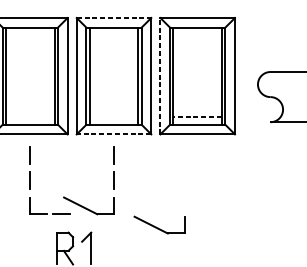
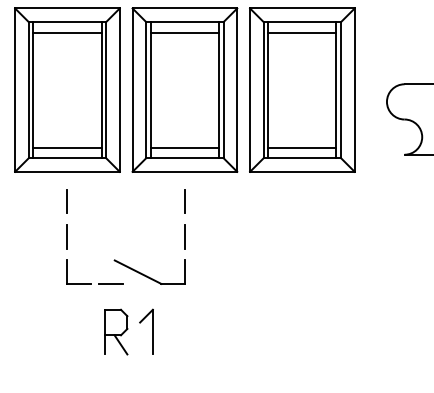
line: (114, 18) -> (185, 8), dashed -> solid
line: (30, 35) -> (67, 32), added
line: (113, 35) -> (184, 32), added
line: (197, 35) -> (302, 32), added
line: (160, 76) -> (250, 90), dashed -> solid
line: (30, 117) -> (67, 147), added
line: (113, 117) -> (184, 147), added
line: (197, 117) -> (301, 147), dashed -> solid
line: (113, 134) -> (184, 171), dashed -> solid
part: (159, 224) -> (248, 298), removed

